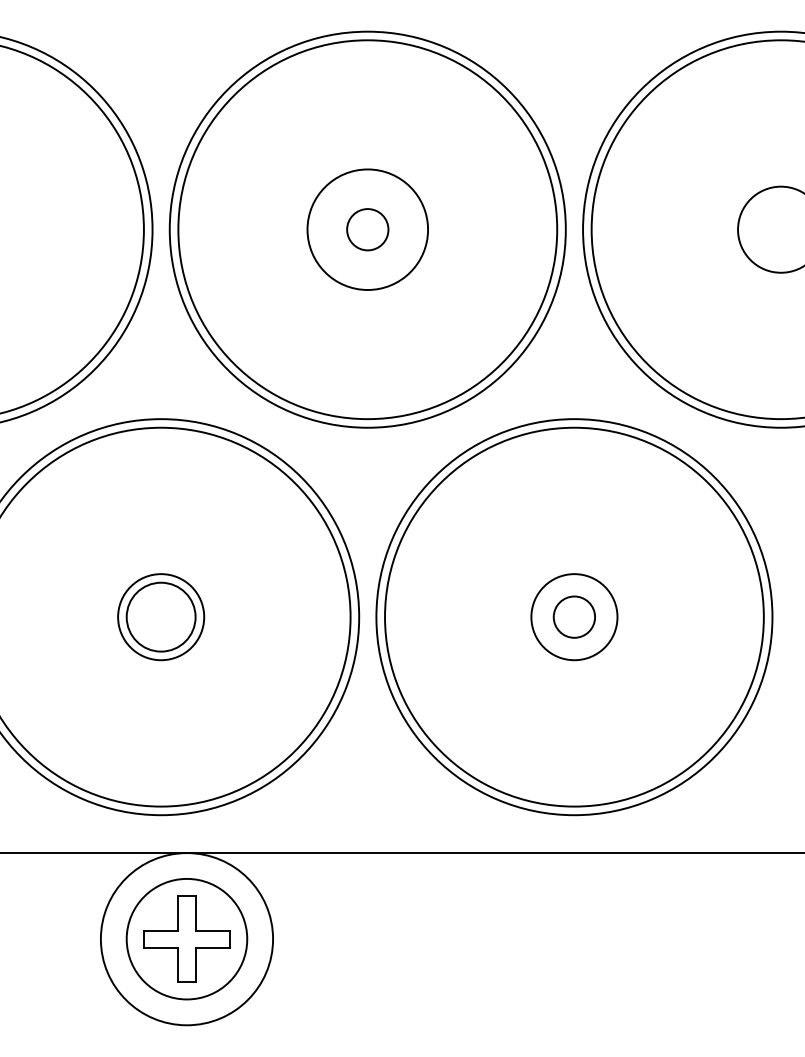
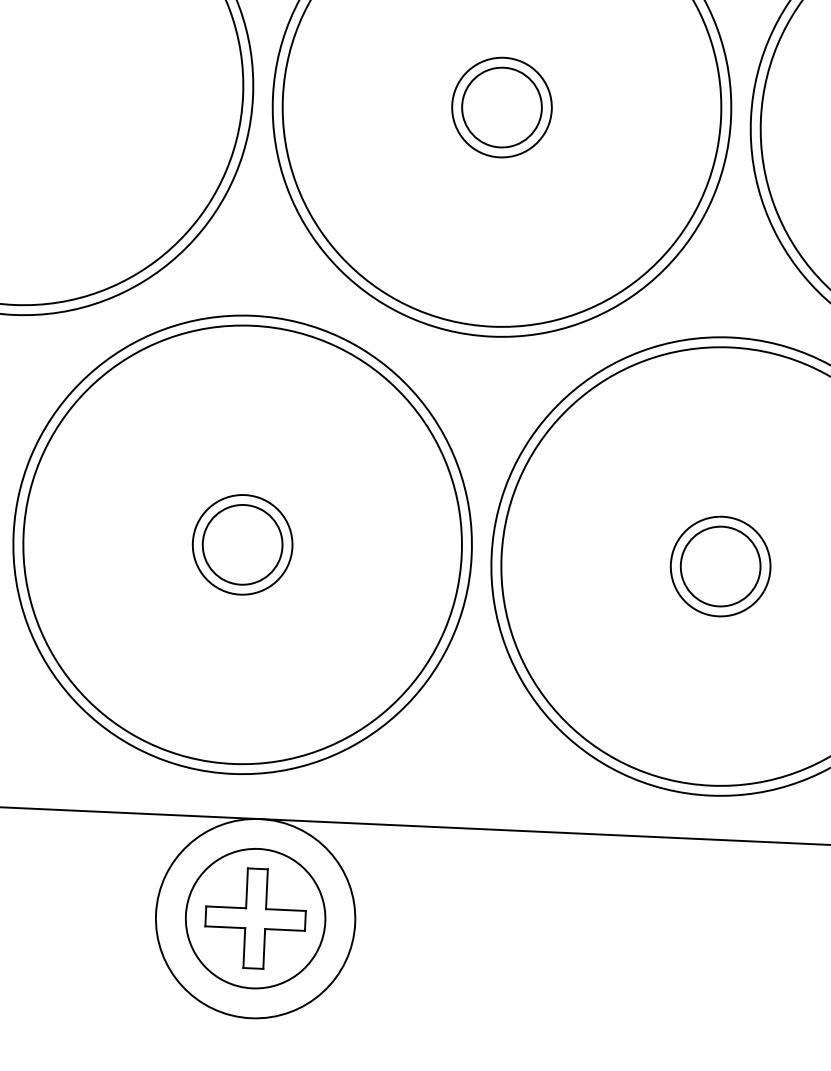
circle: (367, 229) -> (501, 107), size x0.71
circle: (367, 229) -> (501, 107), size x1.67
circle: (574, 616) -> (720, 565), size x1.67

